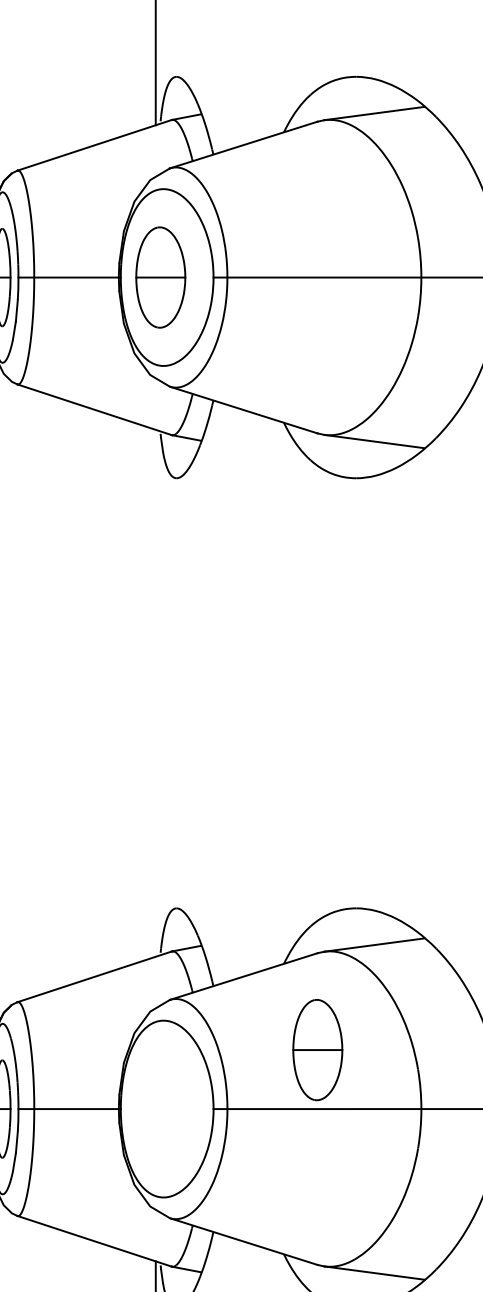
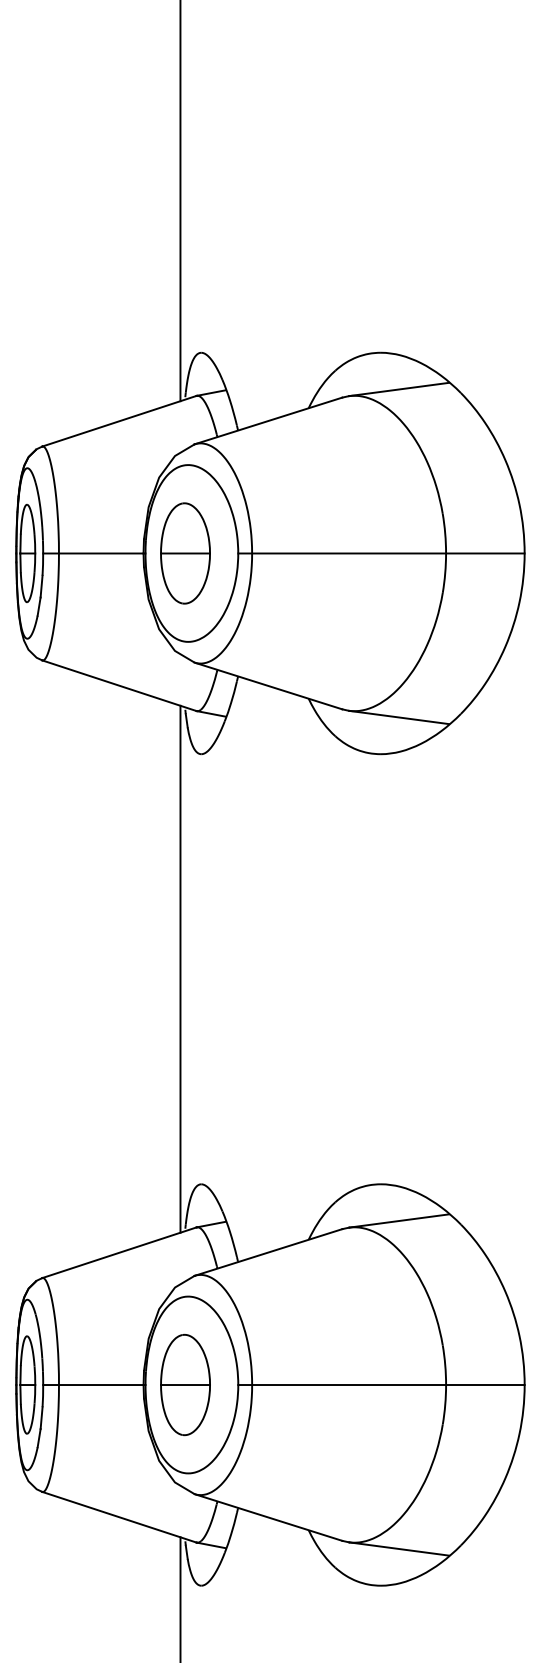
line: (155, 692) -> (180, 968), added
part: (317, 1050) -> (185, 1385), moved

